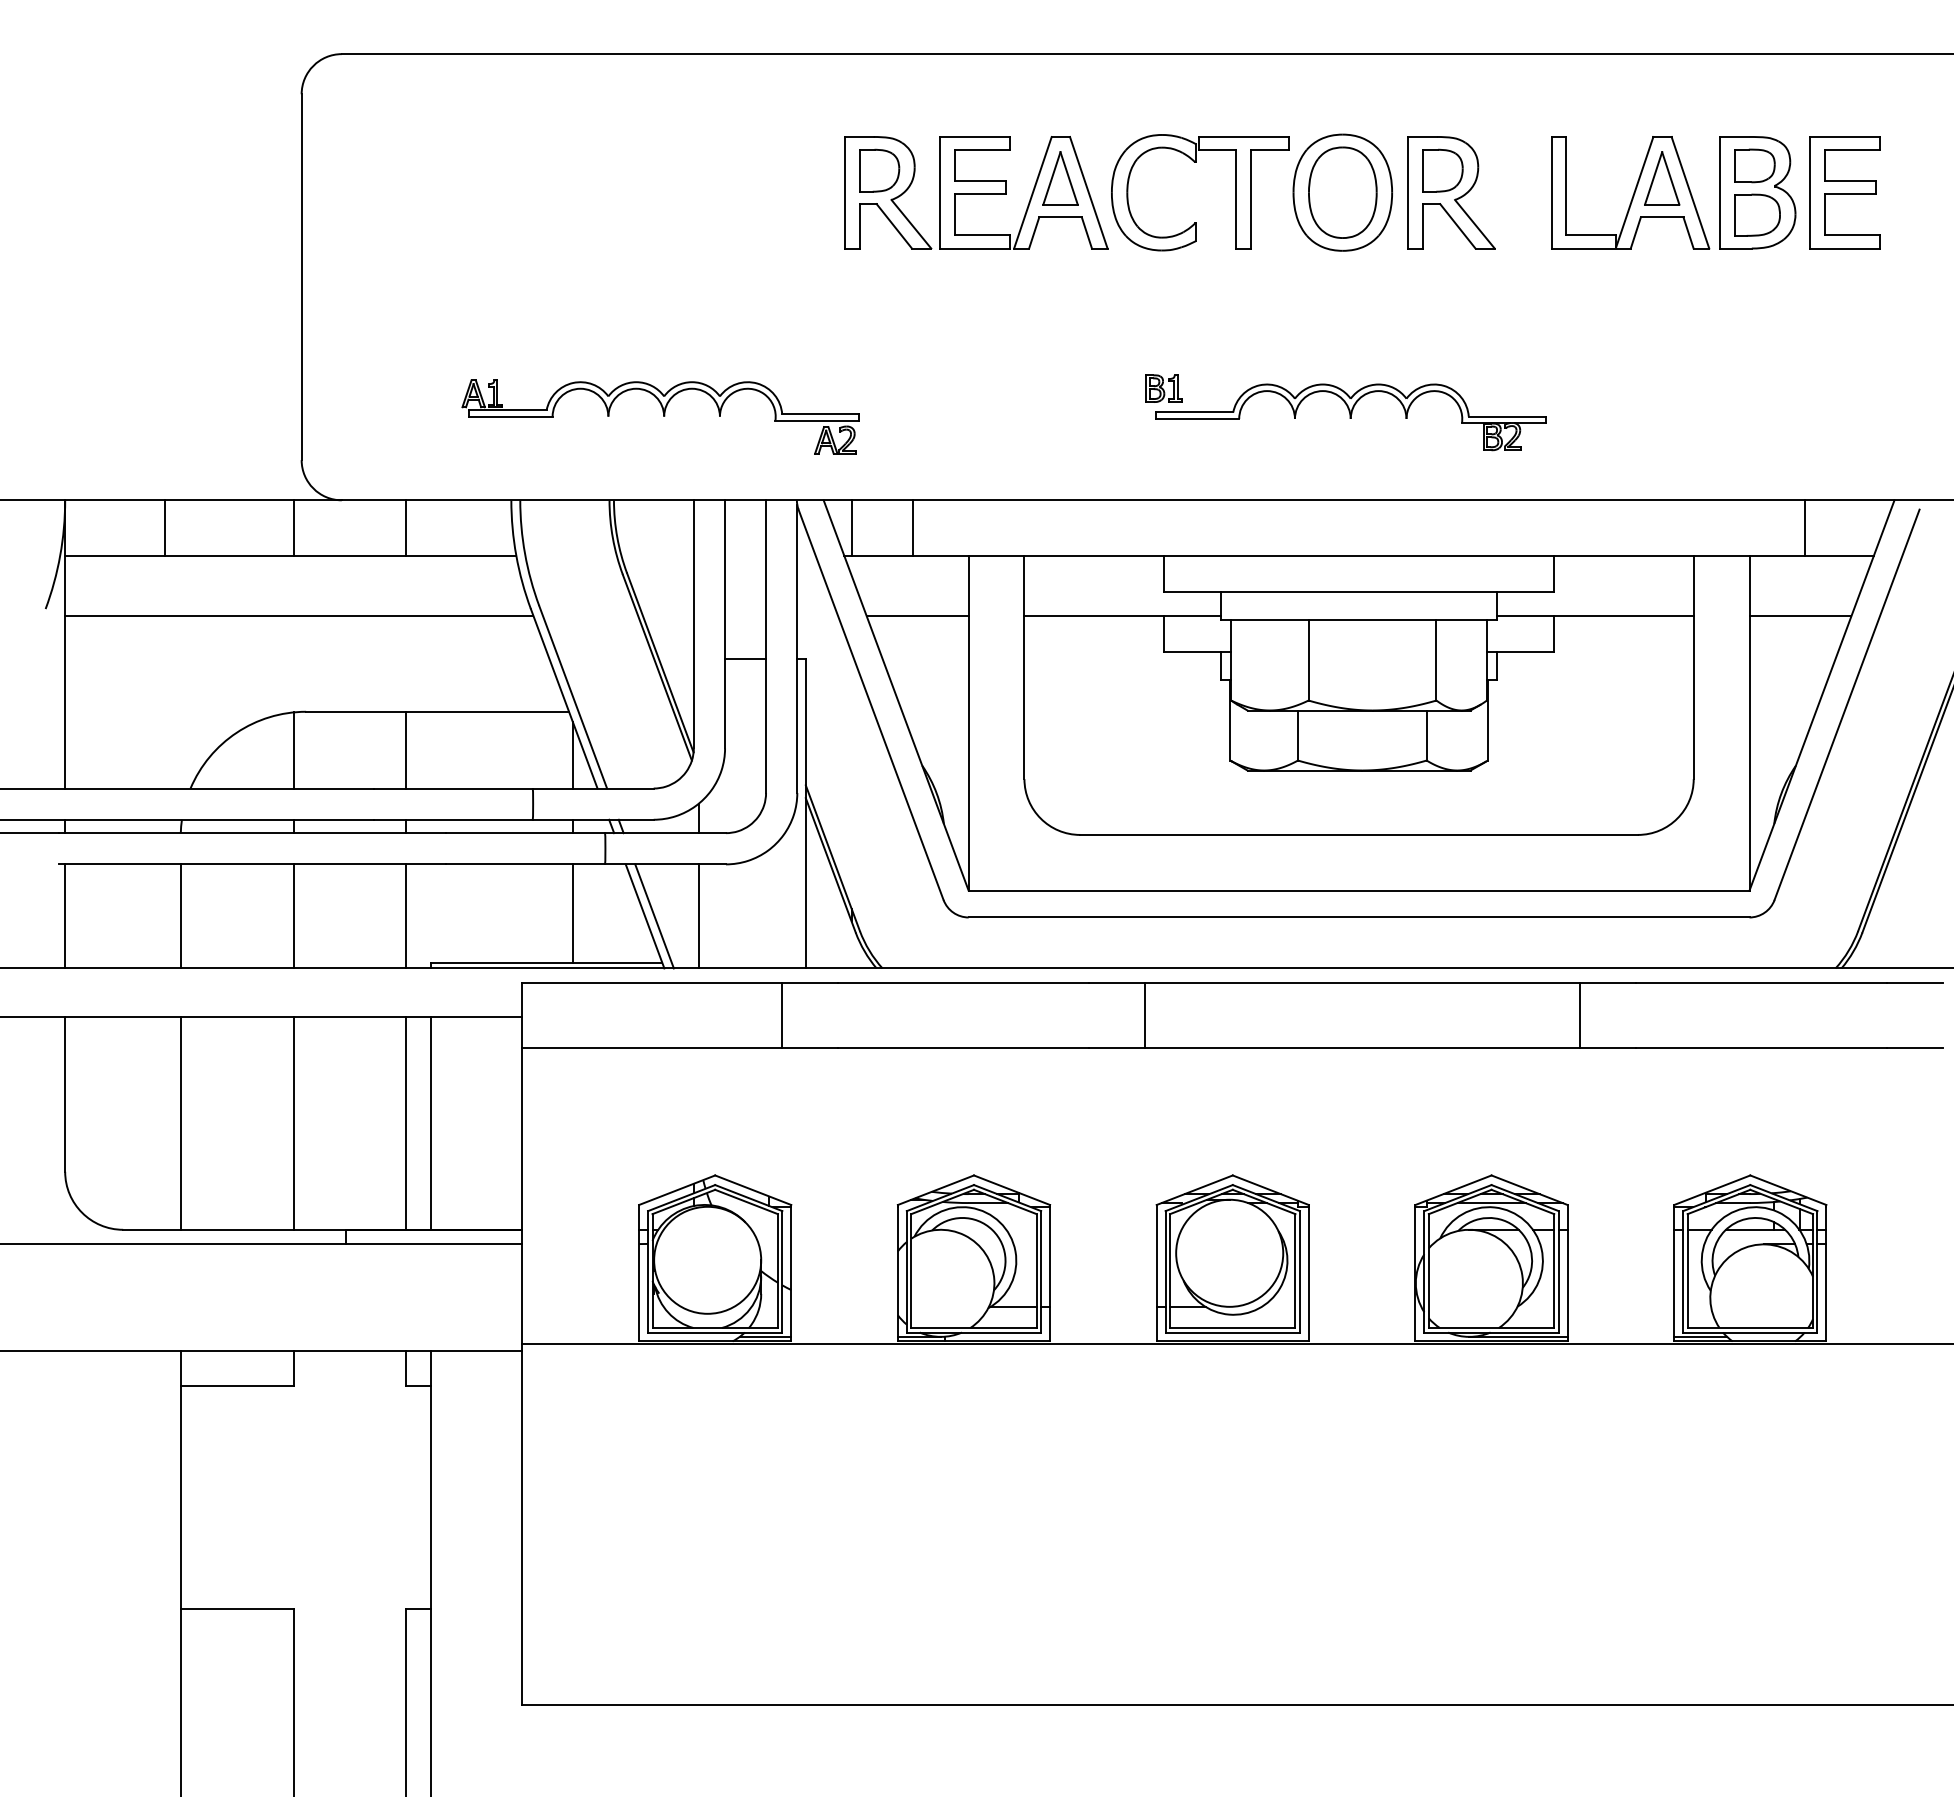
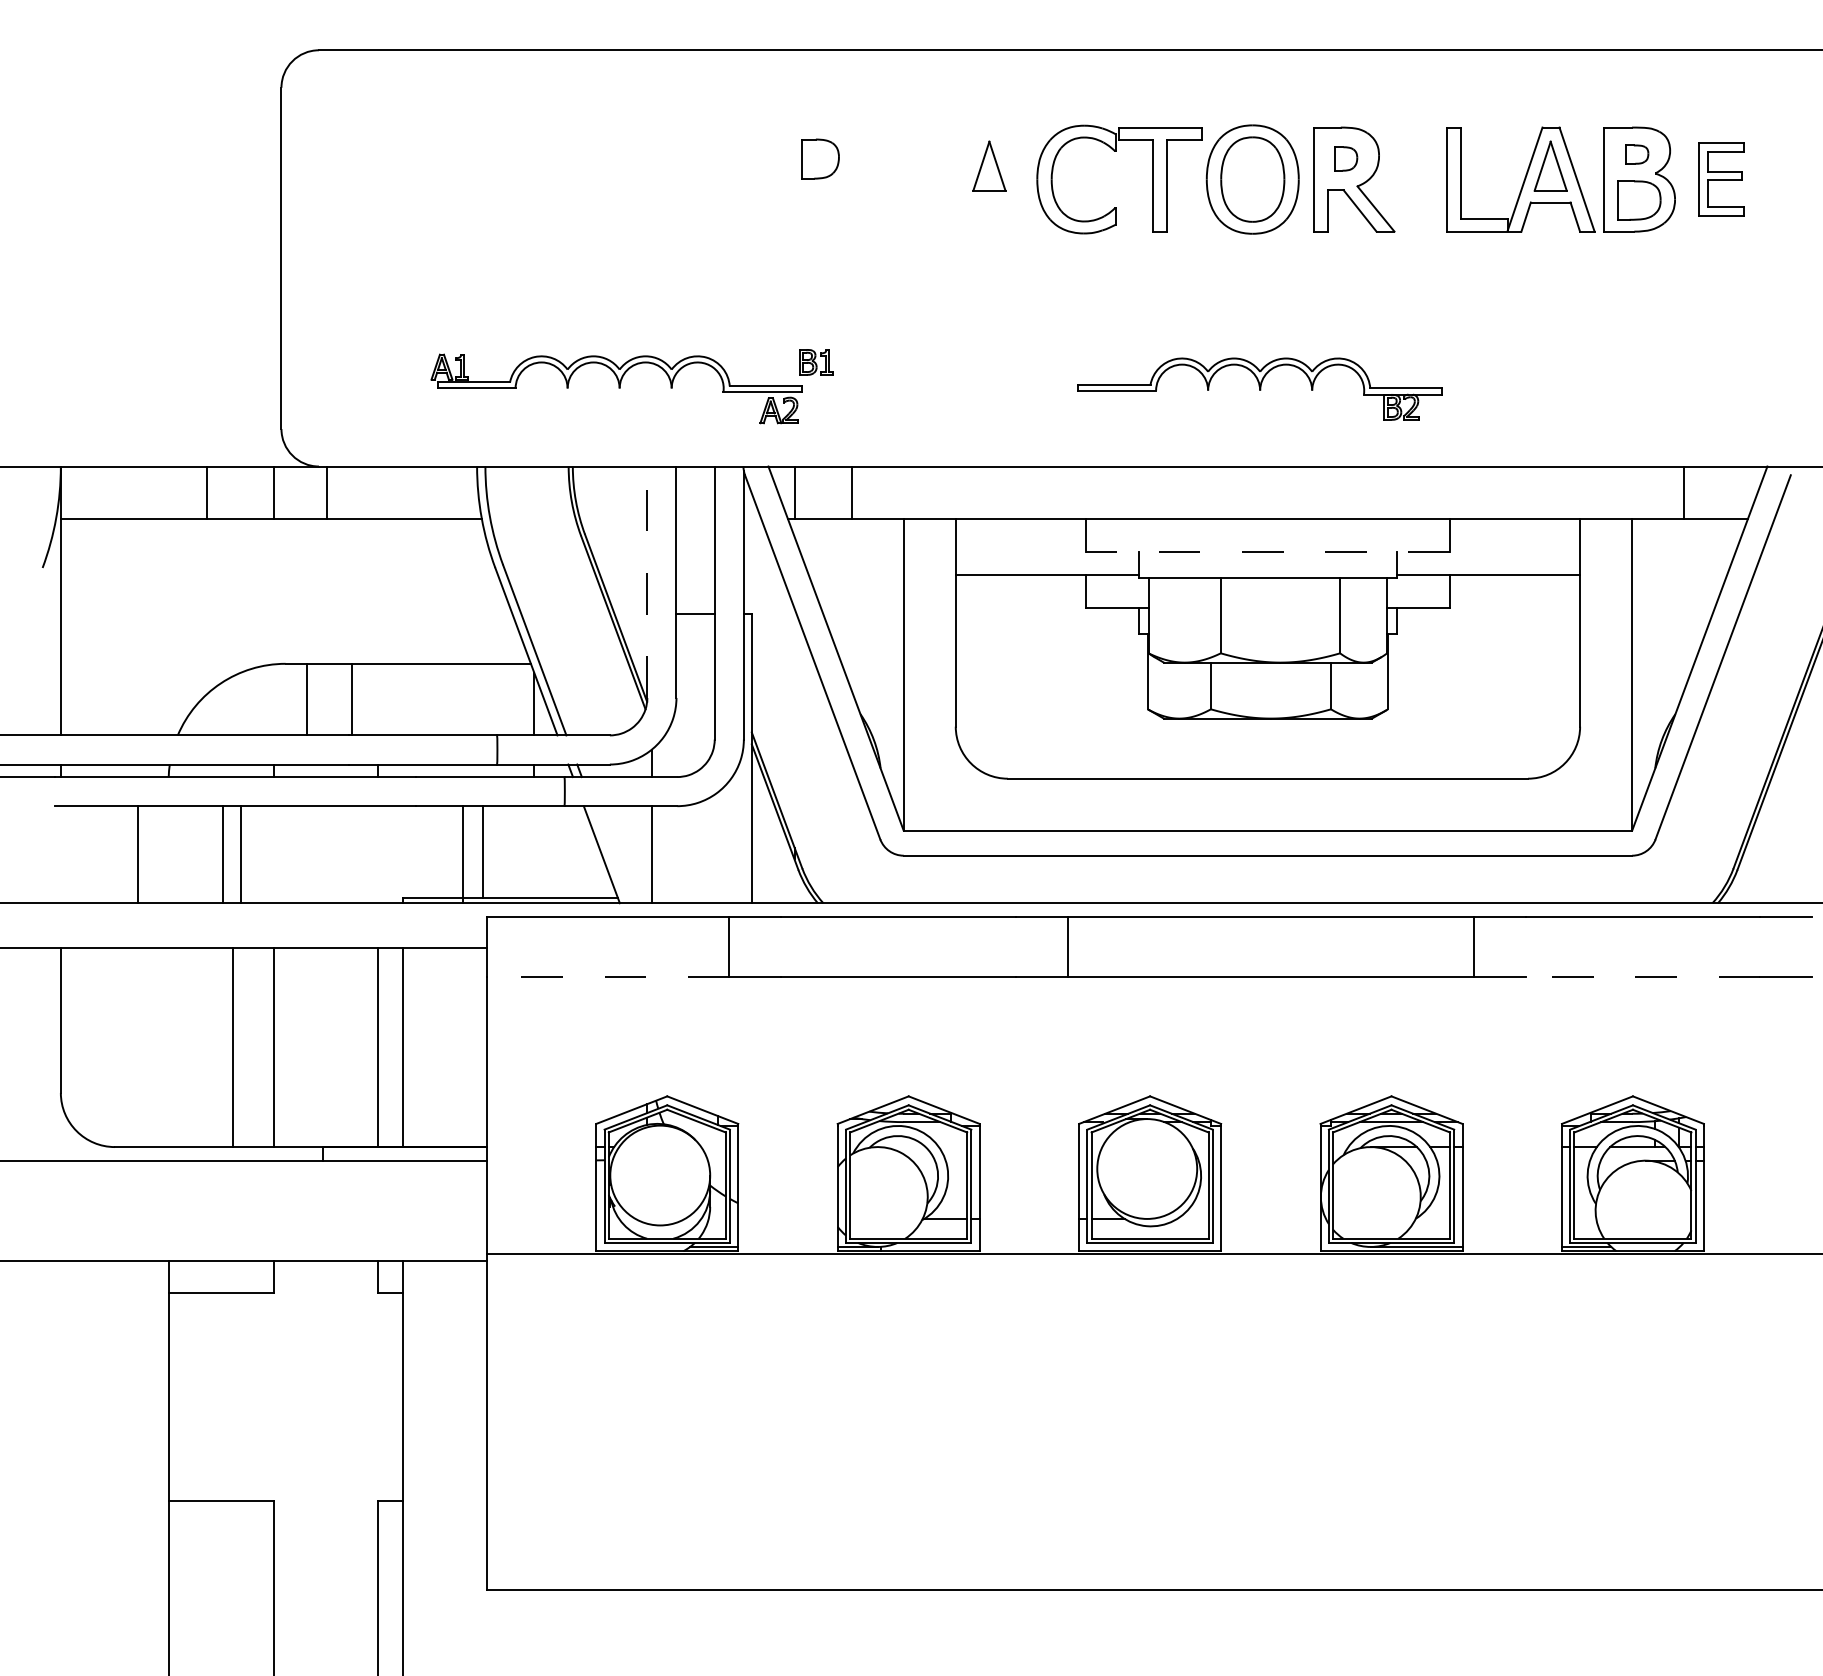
part: (1754, 165) -> (1636, 154), size x0.6
part: (1442, 170) -> (1345, 158), size x0.6
part: (976, 192) -> (911, 179), removed
part: (1844, 192) -> (1720, 179), size x0.7
part: (1163, 388) -> (815, 362), moved
line: (164, 528) -> (206, 492), moved
line: (405, 528) -> (327, 492), moved
line: (1358, 591) -> (1267, 551), solid -> dashed
line: (299, 616) -> (279, 574), removed
line: (917, 616) -> (855, 574), removed
line: (1800, 616) -> (1679, 574), removed
line: (693, 623) -> (647, 581), solid -> dashed
line: (405, 749) -> (306, 698), moved
line: (293, 750) -> (351, 699), moved
line: (572, 913) -> (482, 851), moved
line: (65, 916) -> (138, 854), moved
line: (180, 916) -> (240, 854), moved
line: (293, 916) -> (222, 854), moved
line: (405, 916) -> (463, 854), moved
line: (654, 916) -> (610, 854), removed
line: (651, 1047) -> (607, 977), solid -> dashed
line: (1761, 1047) -> (1643, 977), solid -> dashed
line: (180, 1122) -> (232, 1046), moved

